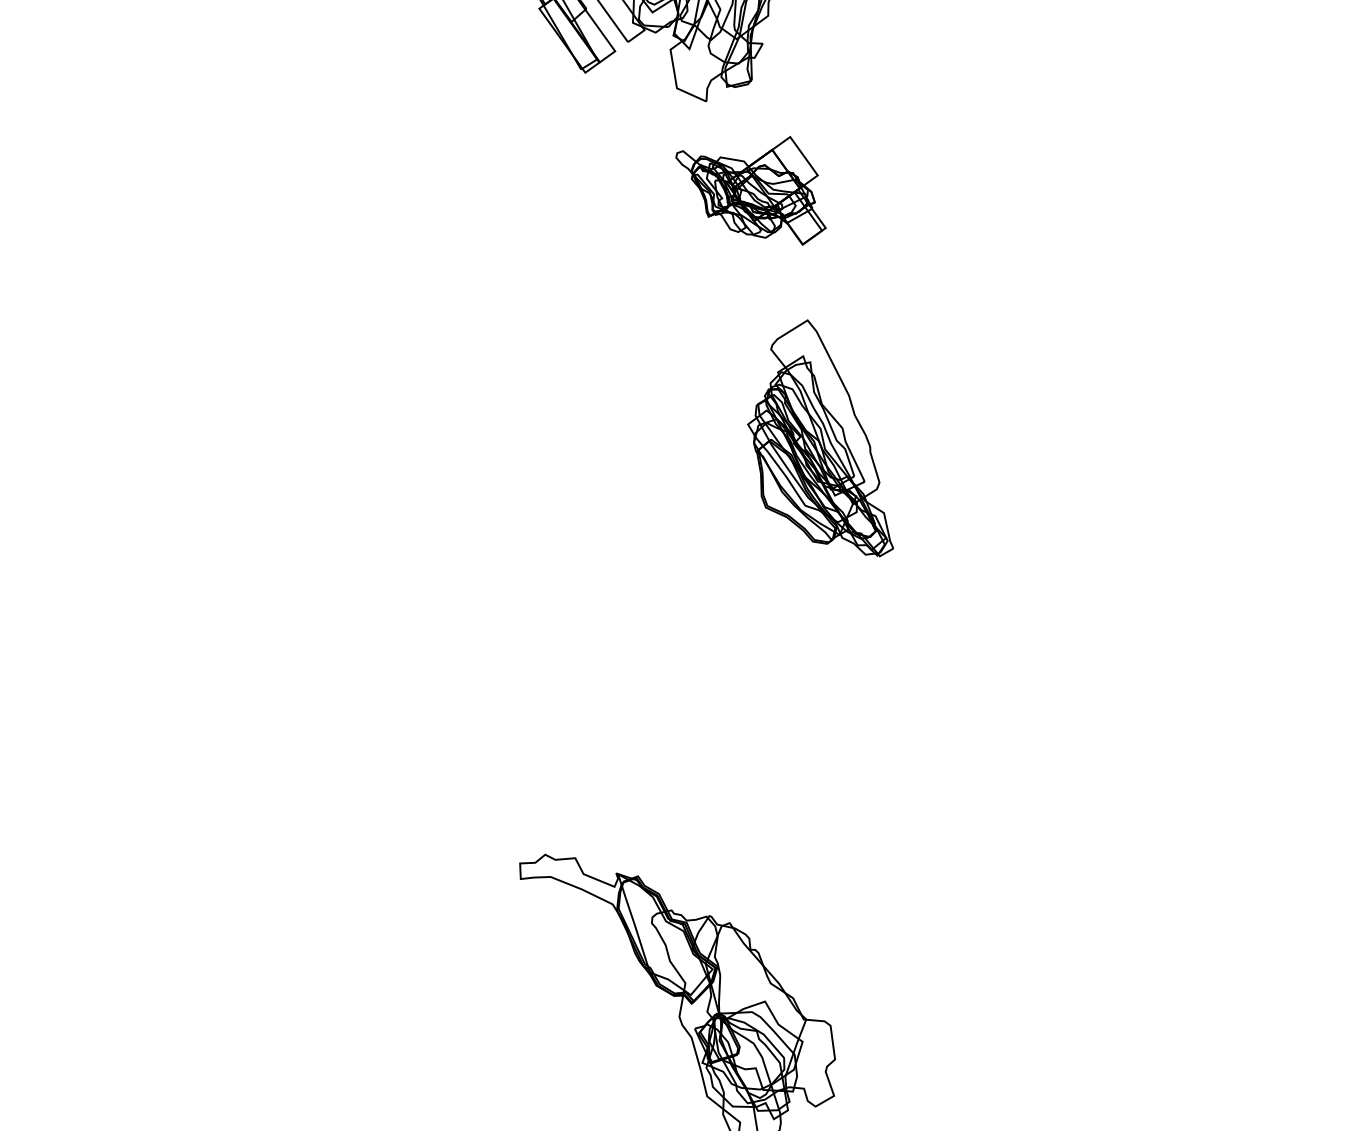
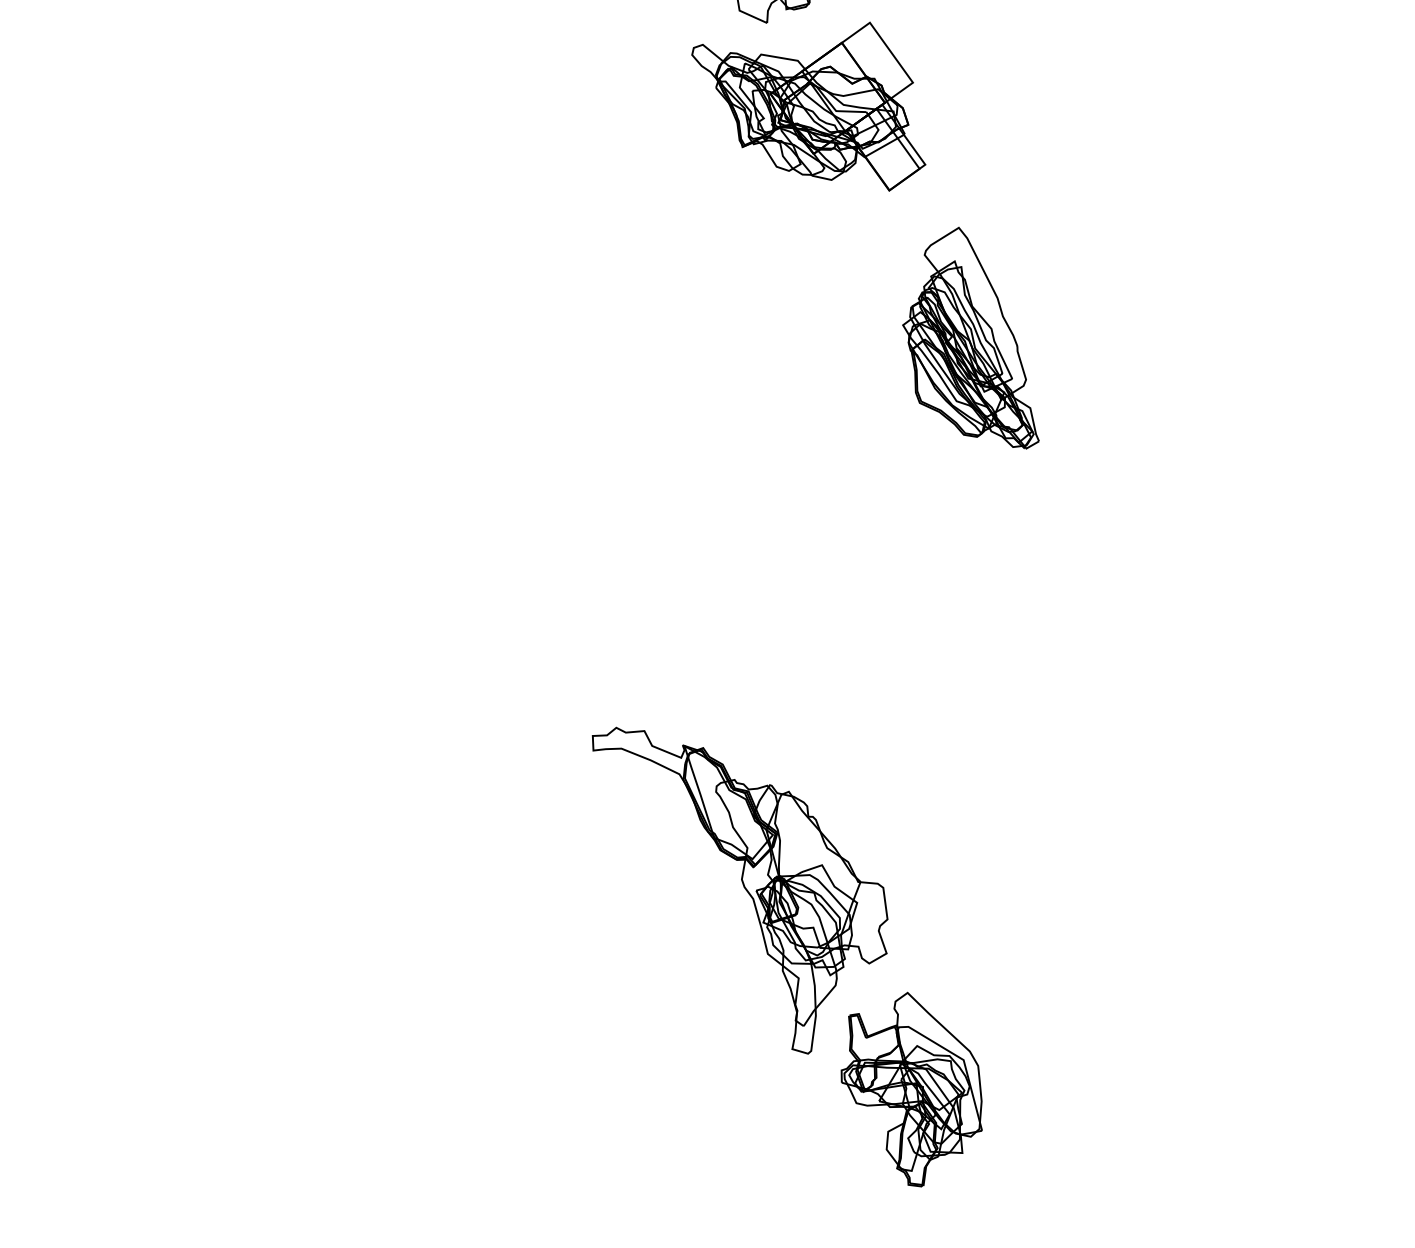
part: (750, 190) -> (808, 106), size x1.67
part: (820, 437) -> (970, 337), moved

